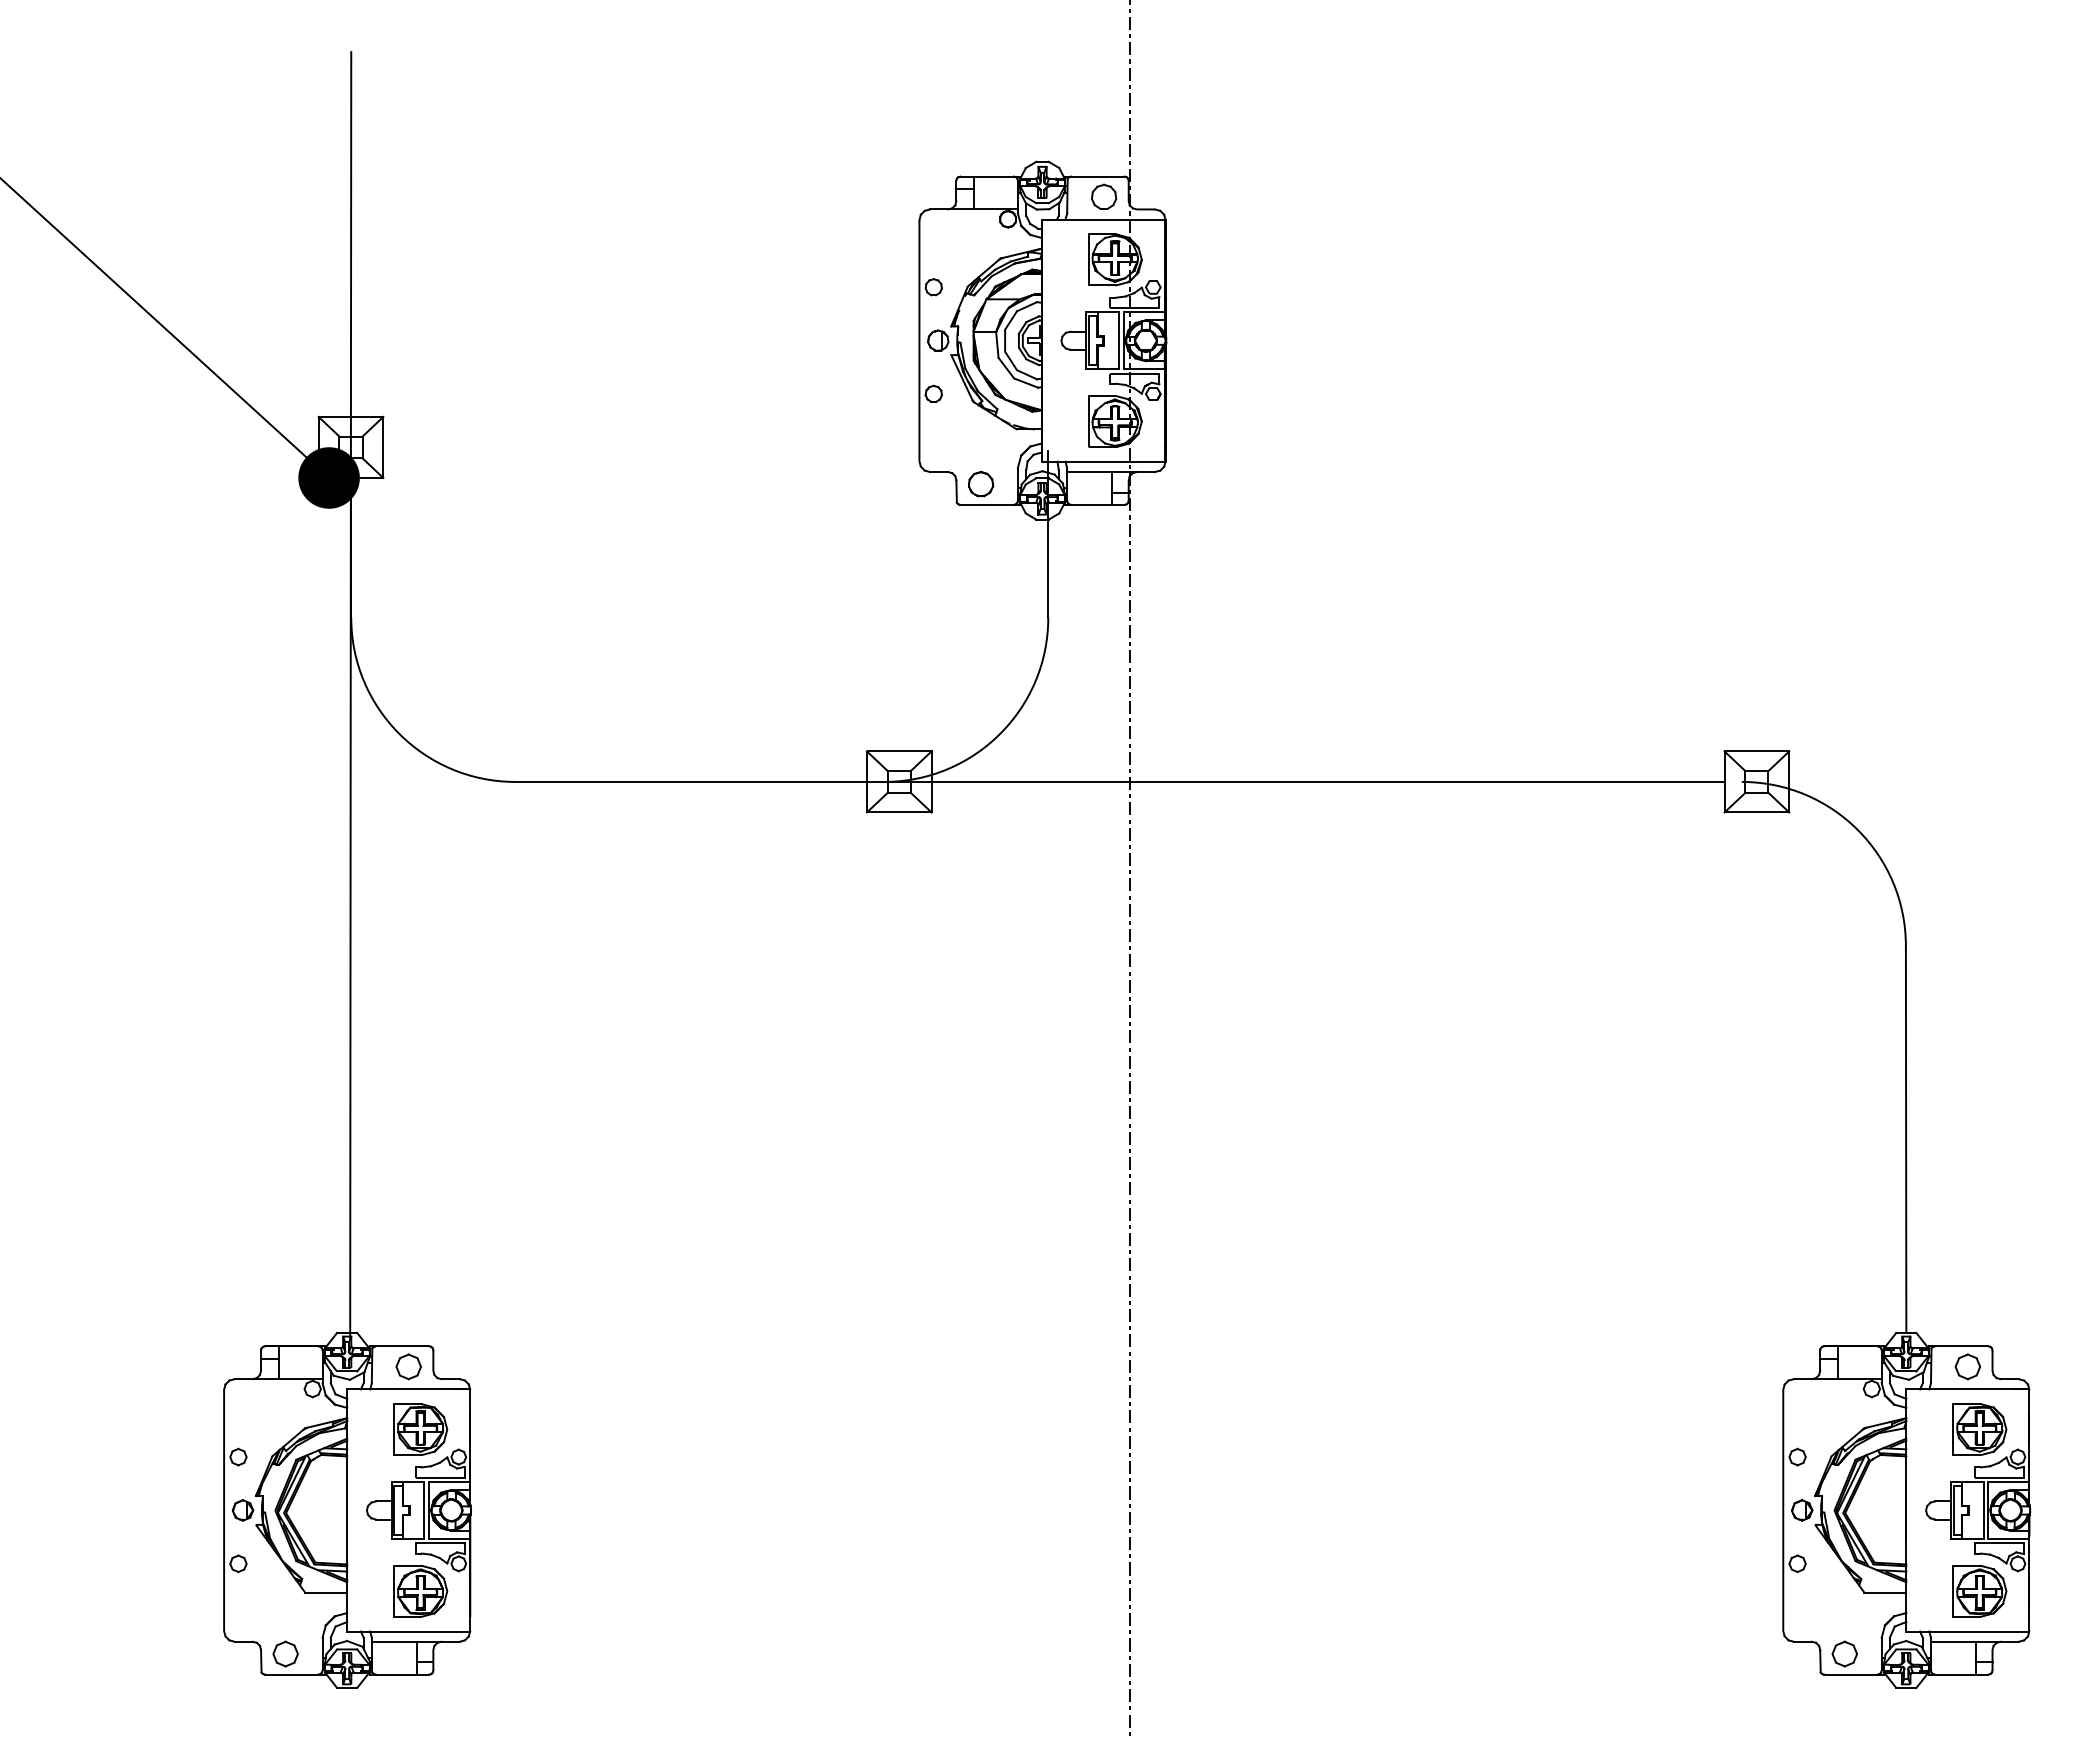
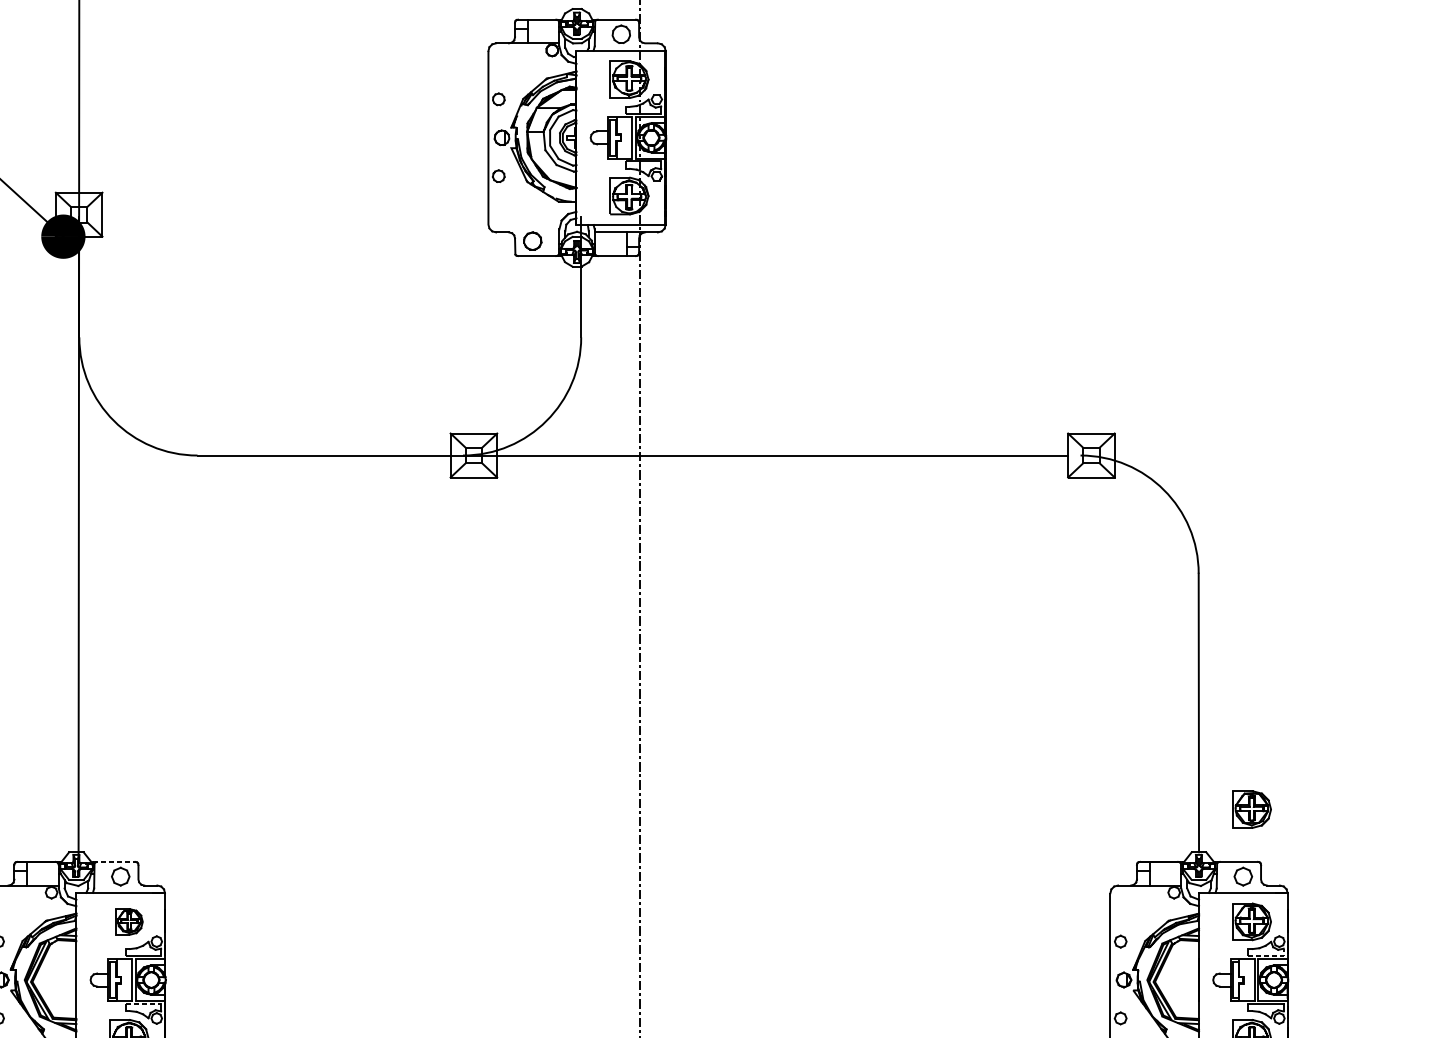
part: (1979, 1273) -> (1251, 809), added
line: (399, 1346) -> (114, 862), solid -> dashed
part: (420, 1429) -> (129, 921), size x0.7
line: (2005, 1477) -> (1270, 956), solid -> dashed
line: (440, 1543) -> (143, 1003), solid -> dashed

